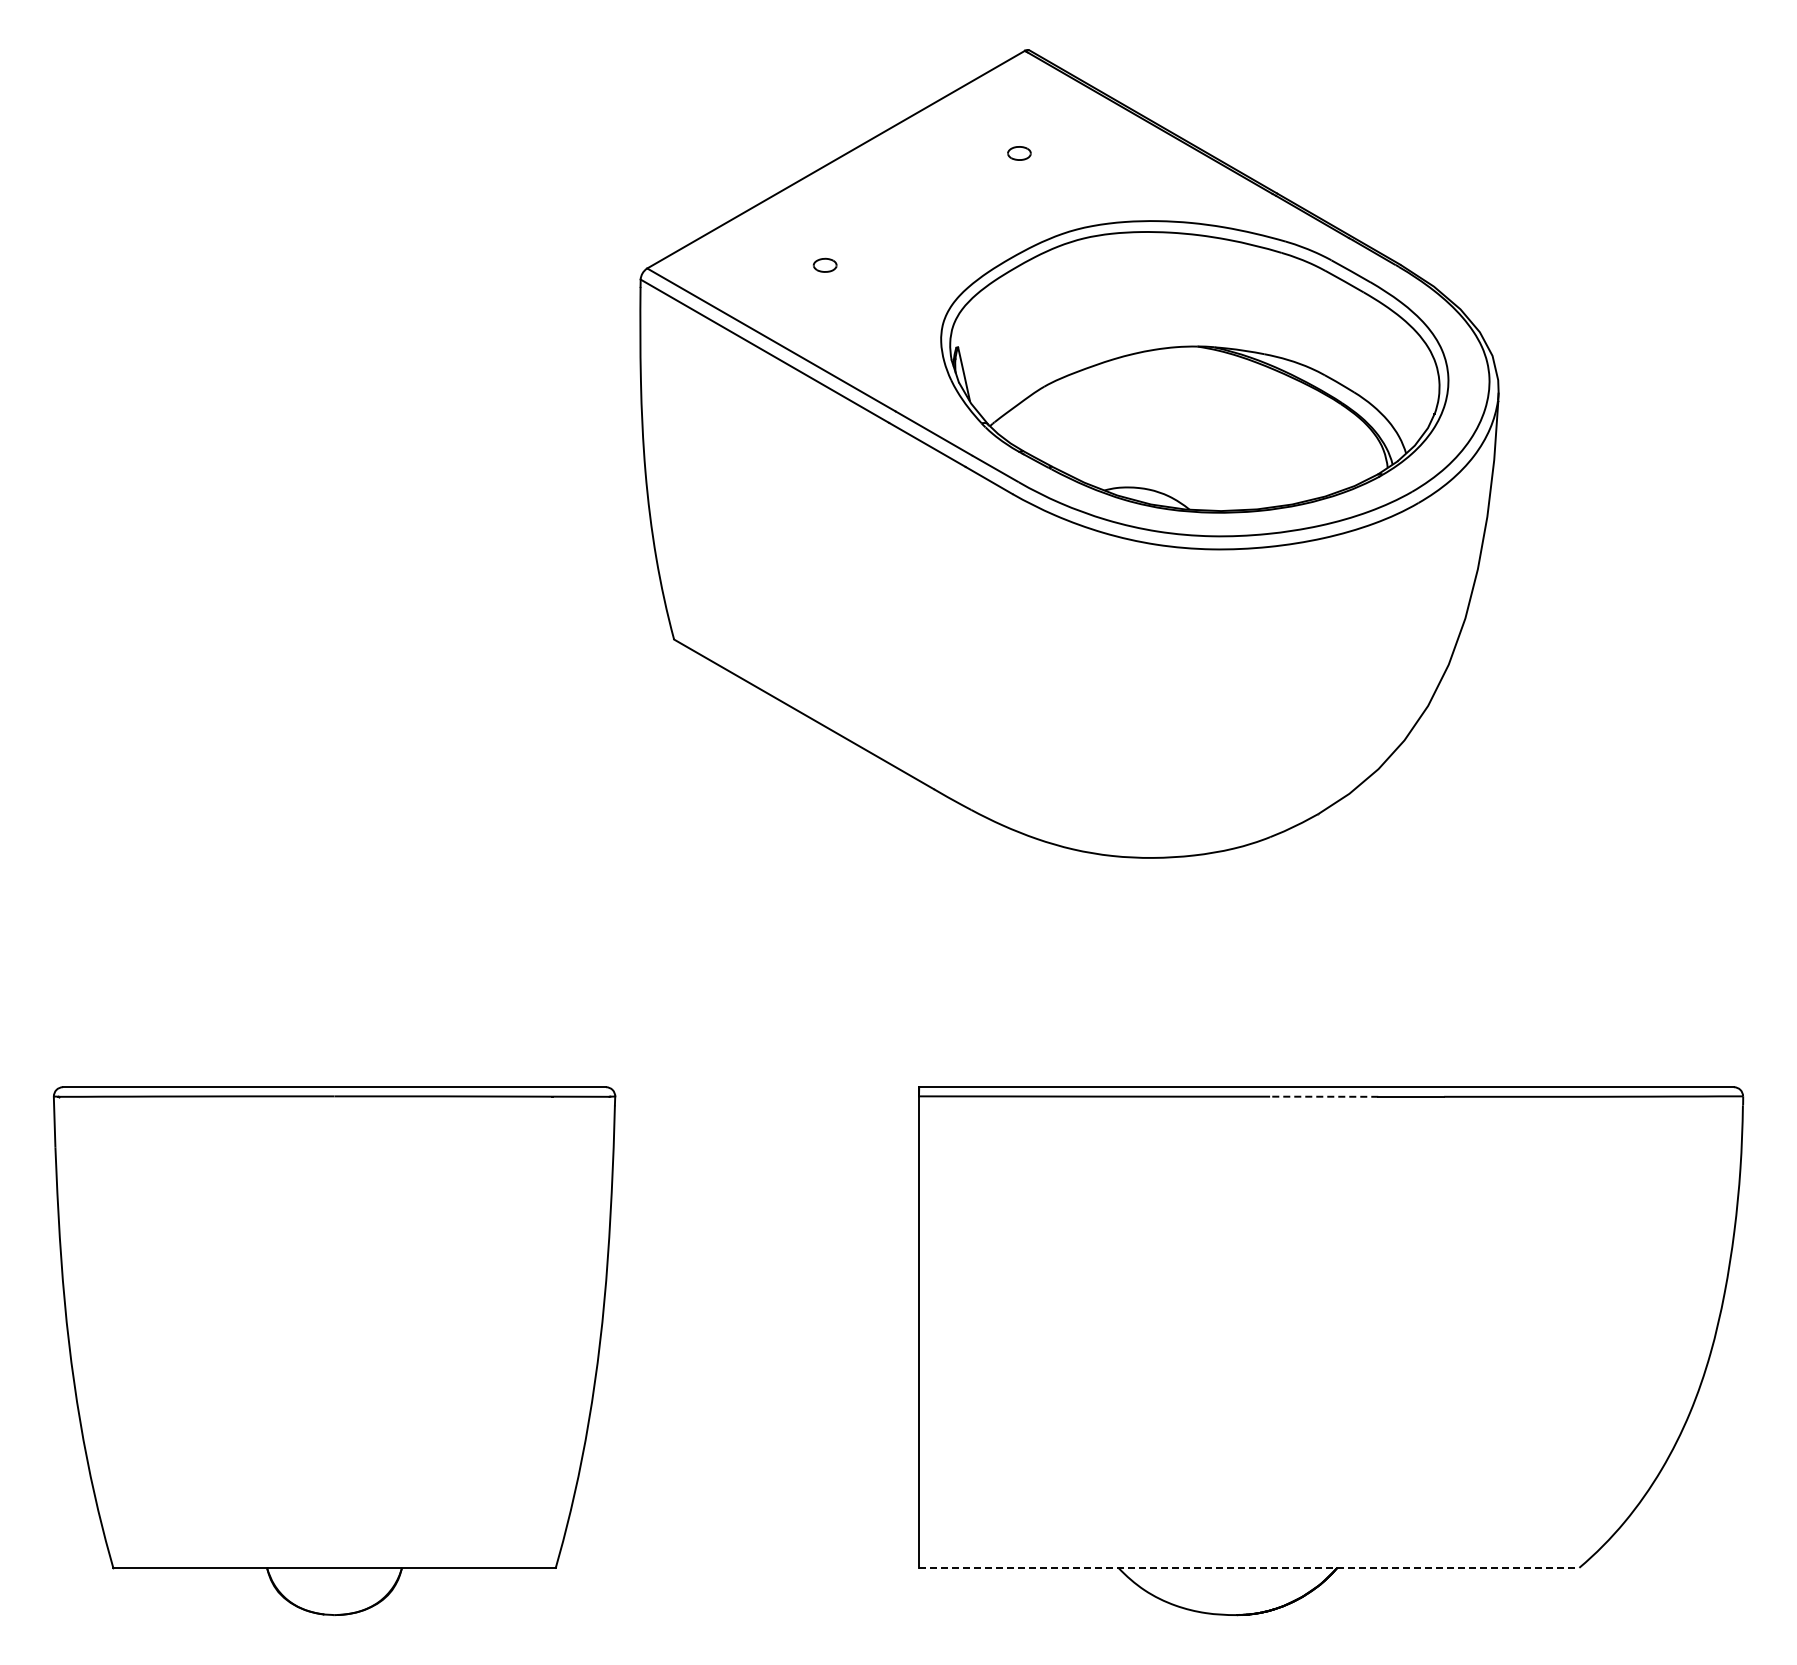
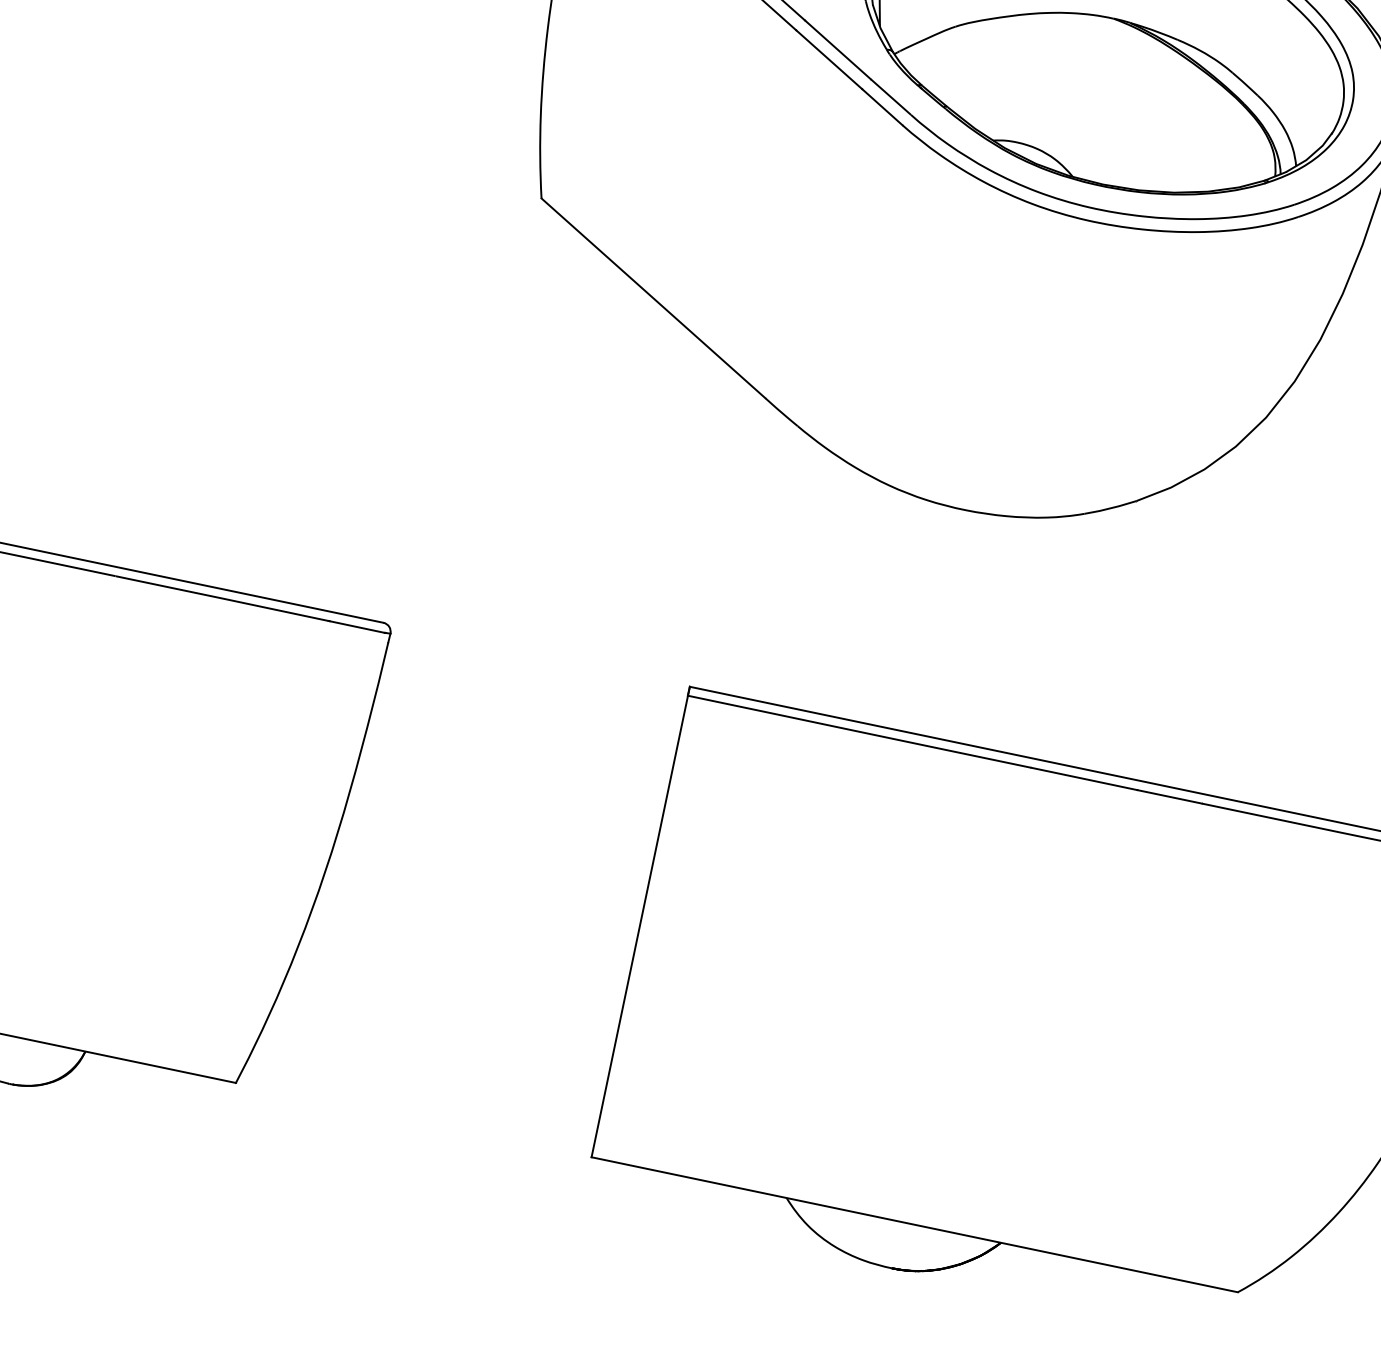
line: (1323, 1096) -> (1083, 778), dashed -> solid
line: (1249, 1567) -> (915, 1224), dashed -> solid

